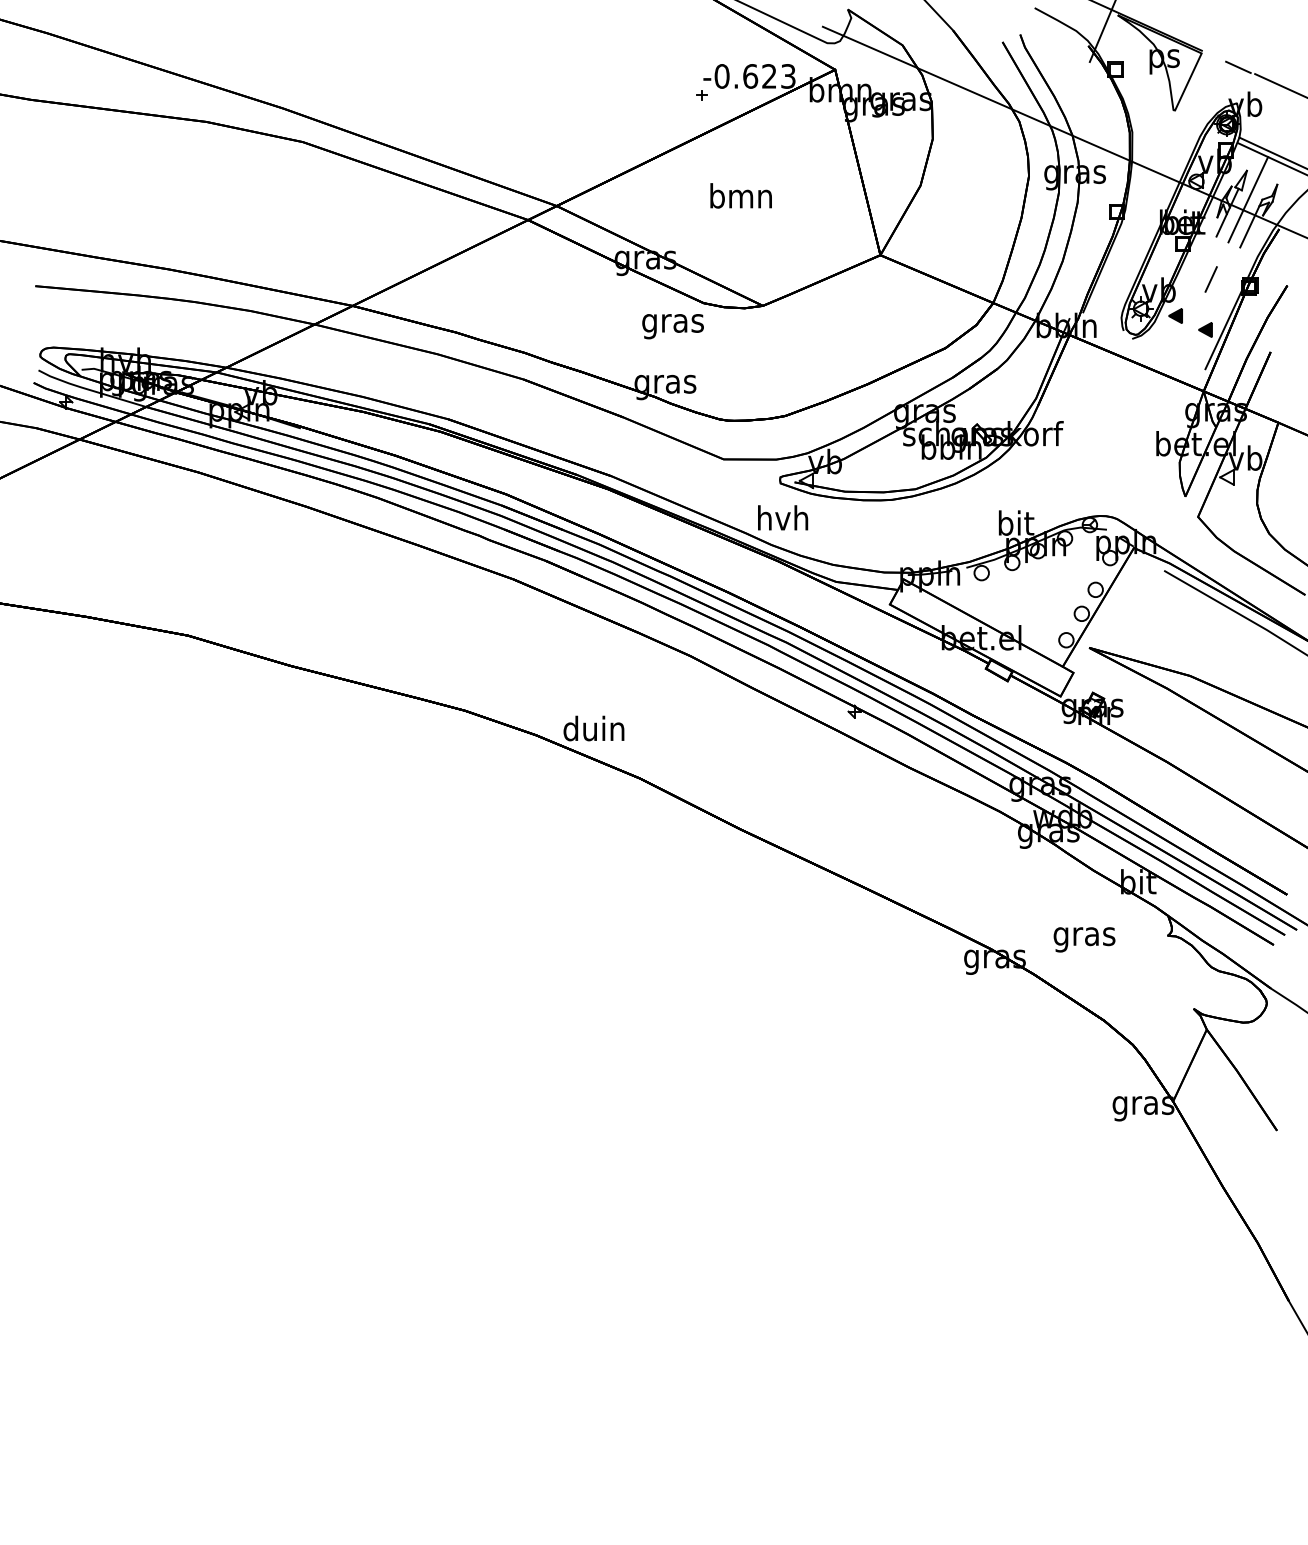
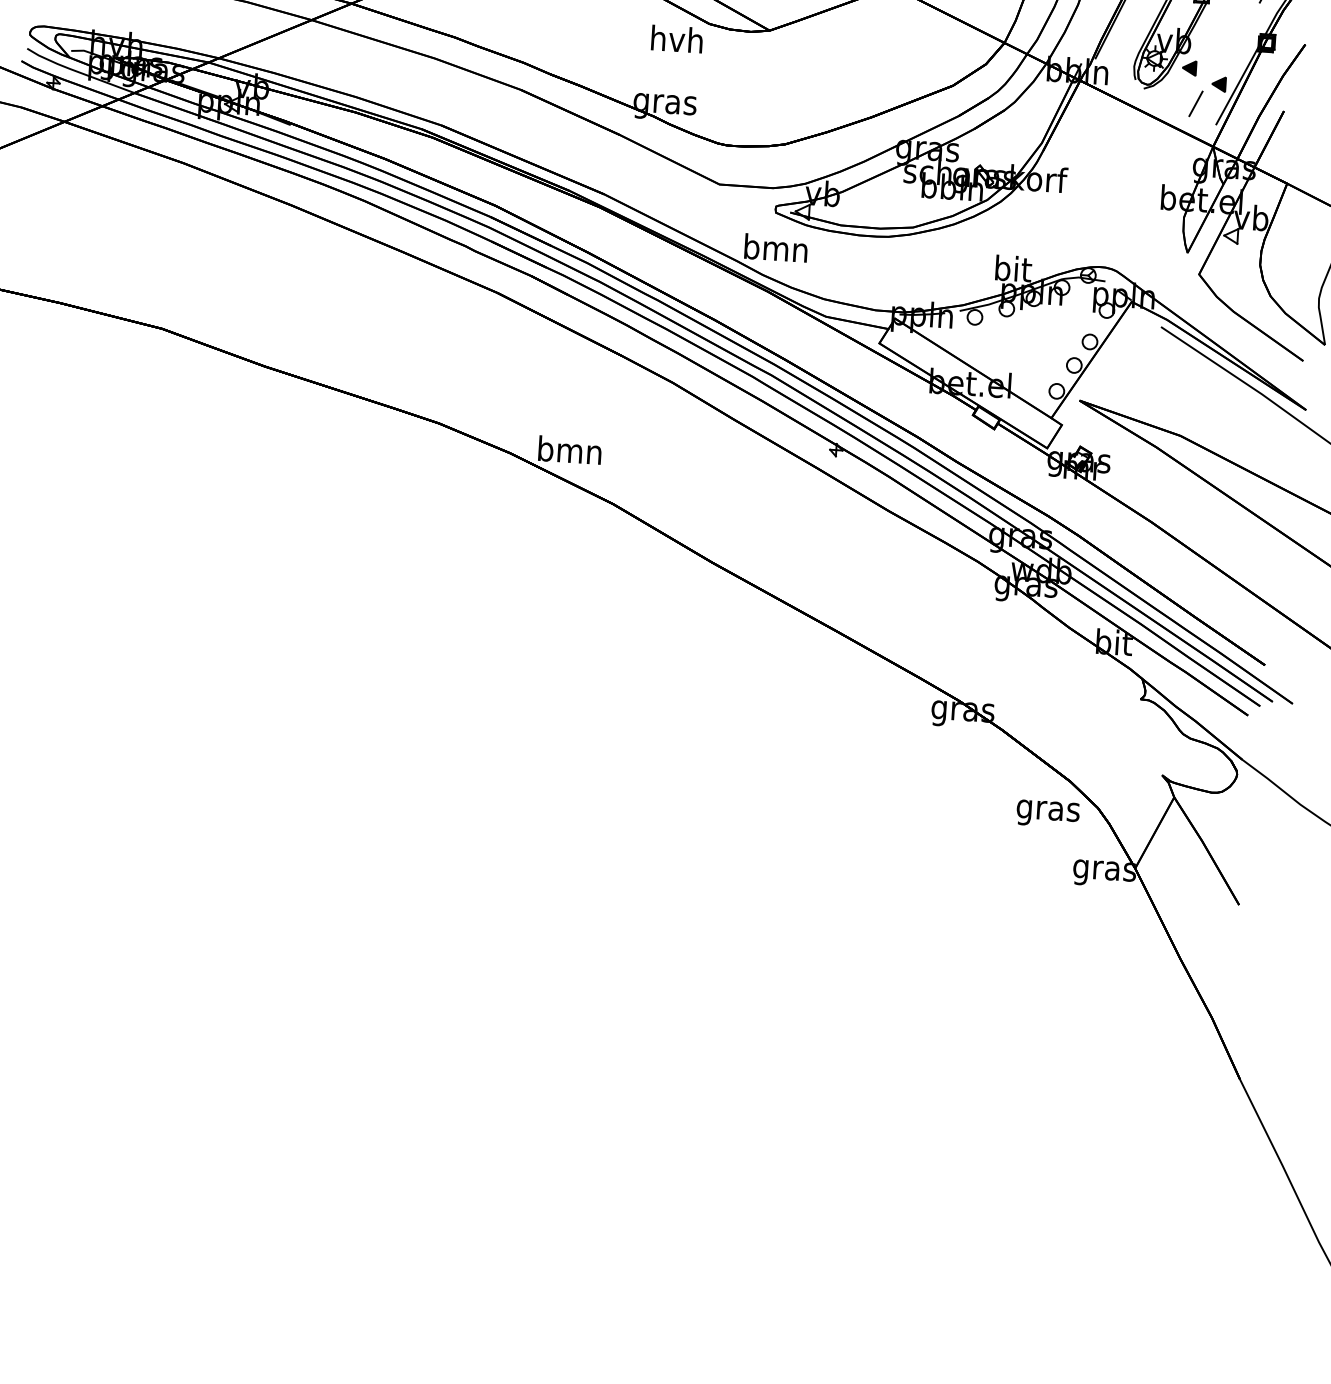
line: (1210, 279) -> (1195, 103), moved
text: (672, 323) -> (676, 42), gras -> hvh
text: (782, 517) -> (775, 247), hvh -> bmn
text: (594, 728) -> (570, 450), duin -> bmn
text: (1084, 939) -> (1048, 813), moved

